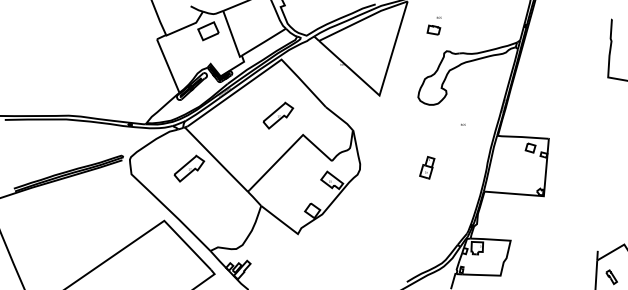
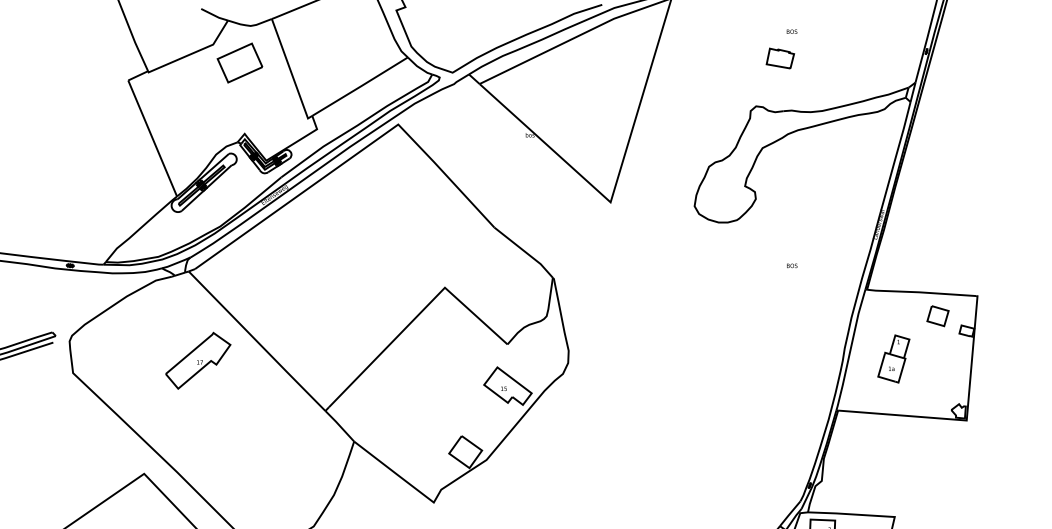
part: (433, 25) -> (779, 48), moved
part: (278, 115) -> (391, 245), removed
part: (427, 167) -> (894, 358), moved

